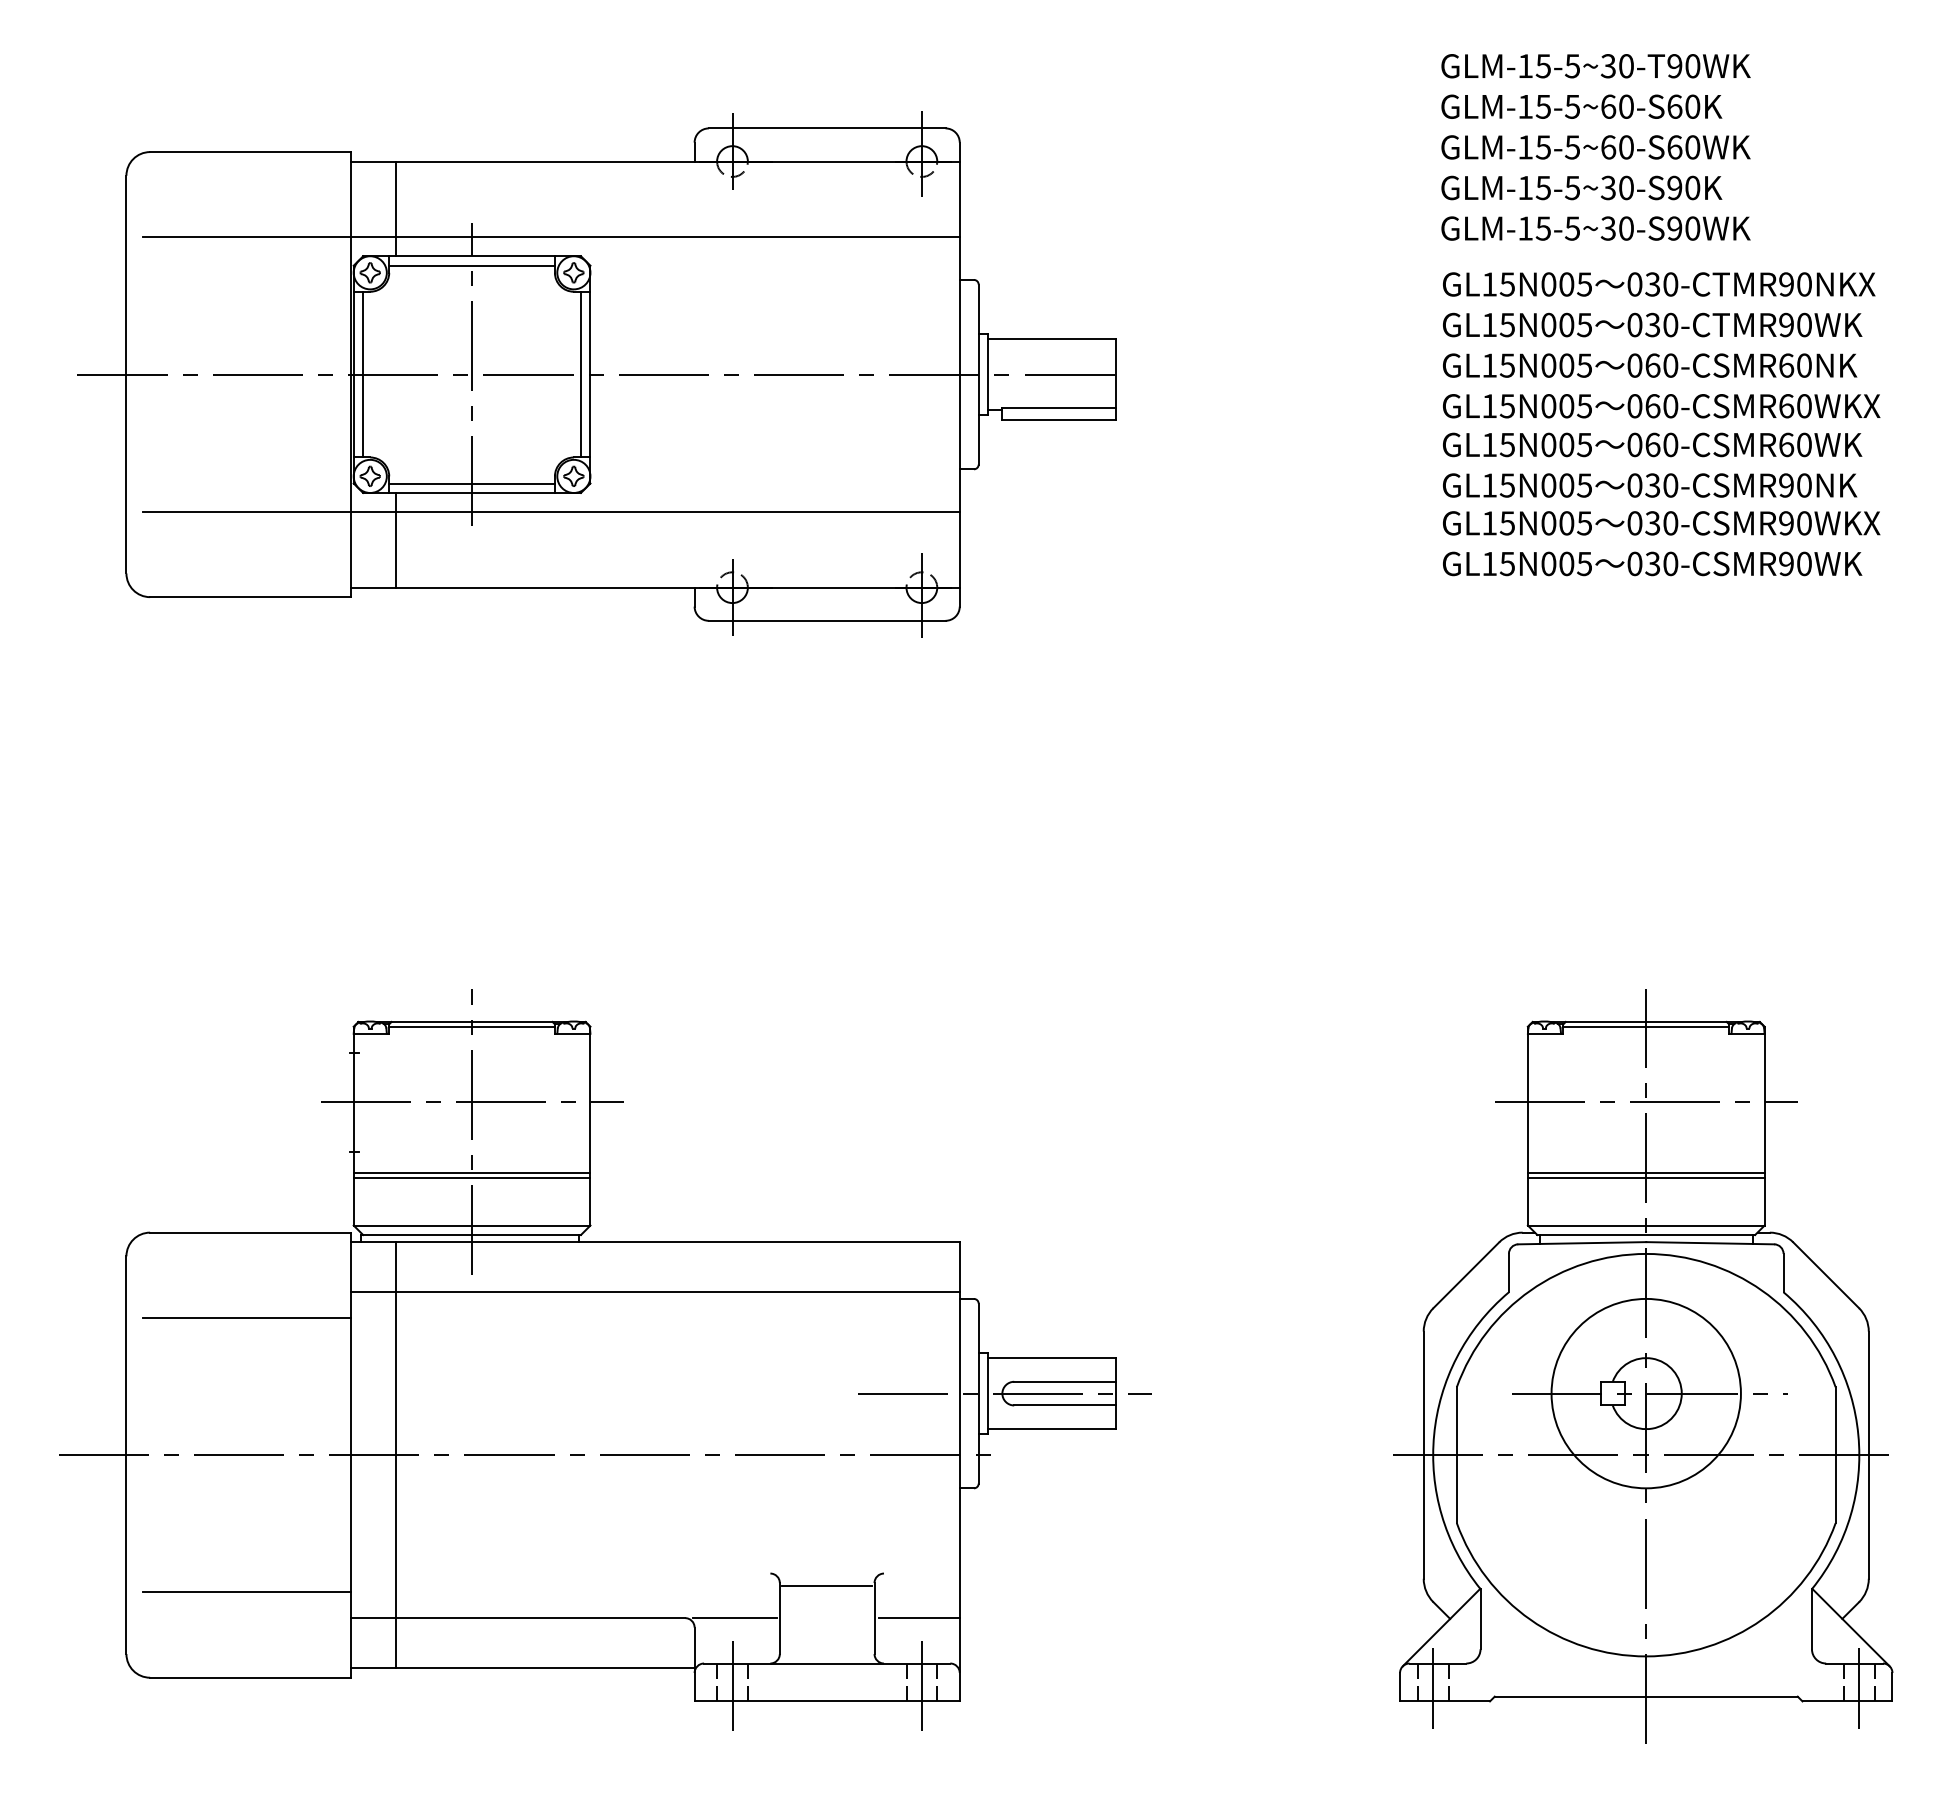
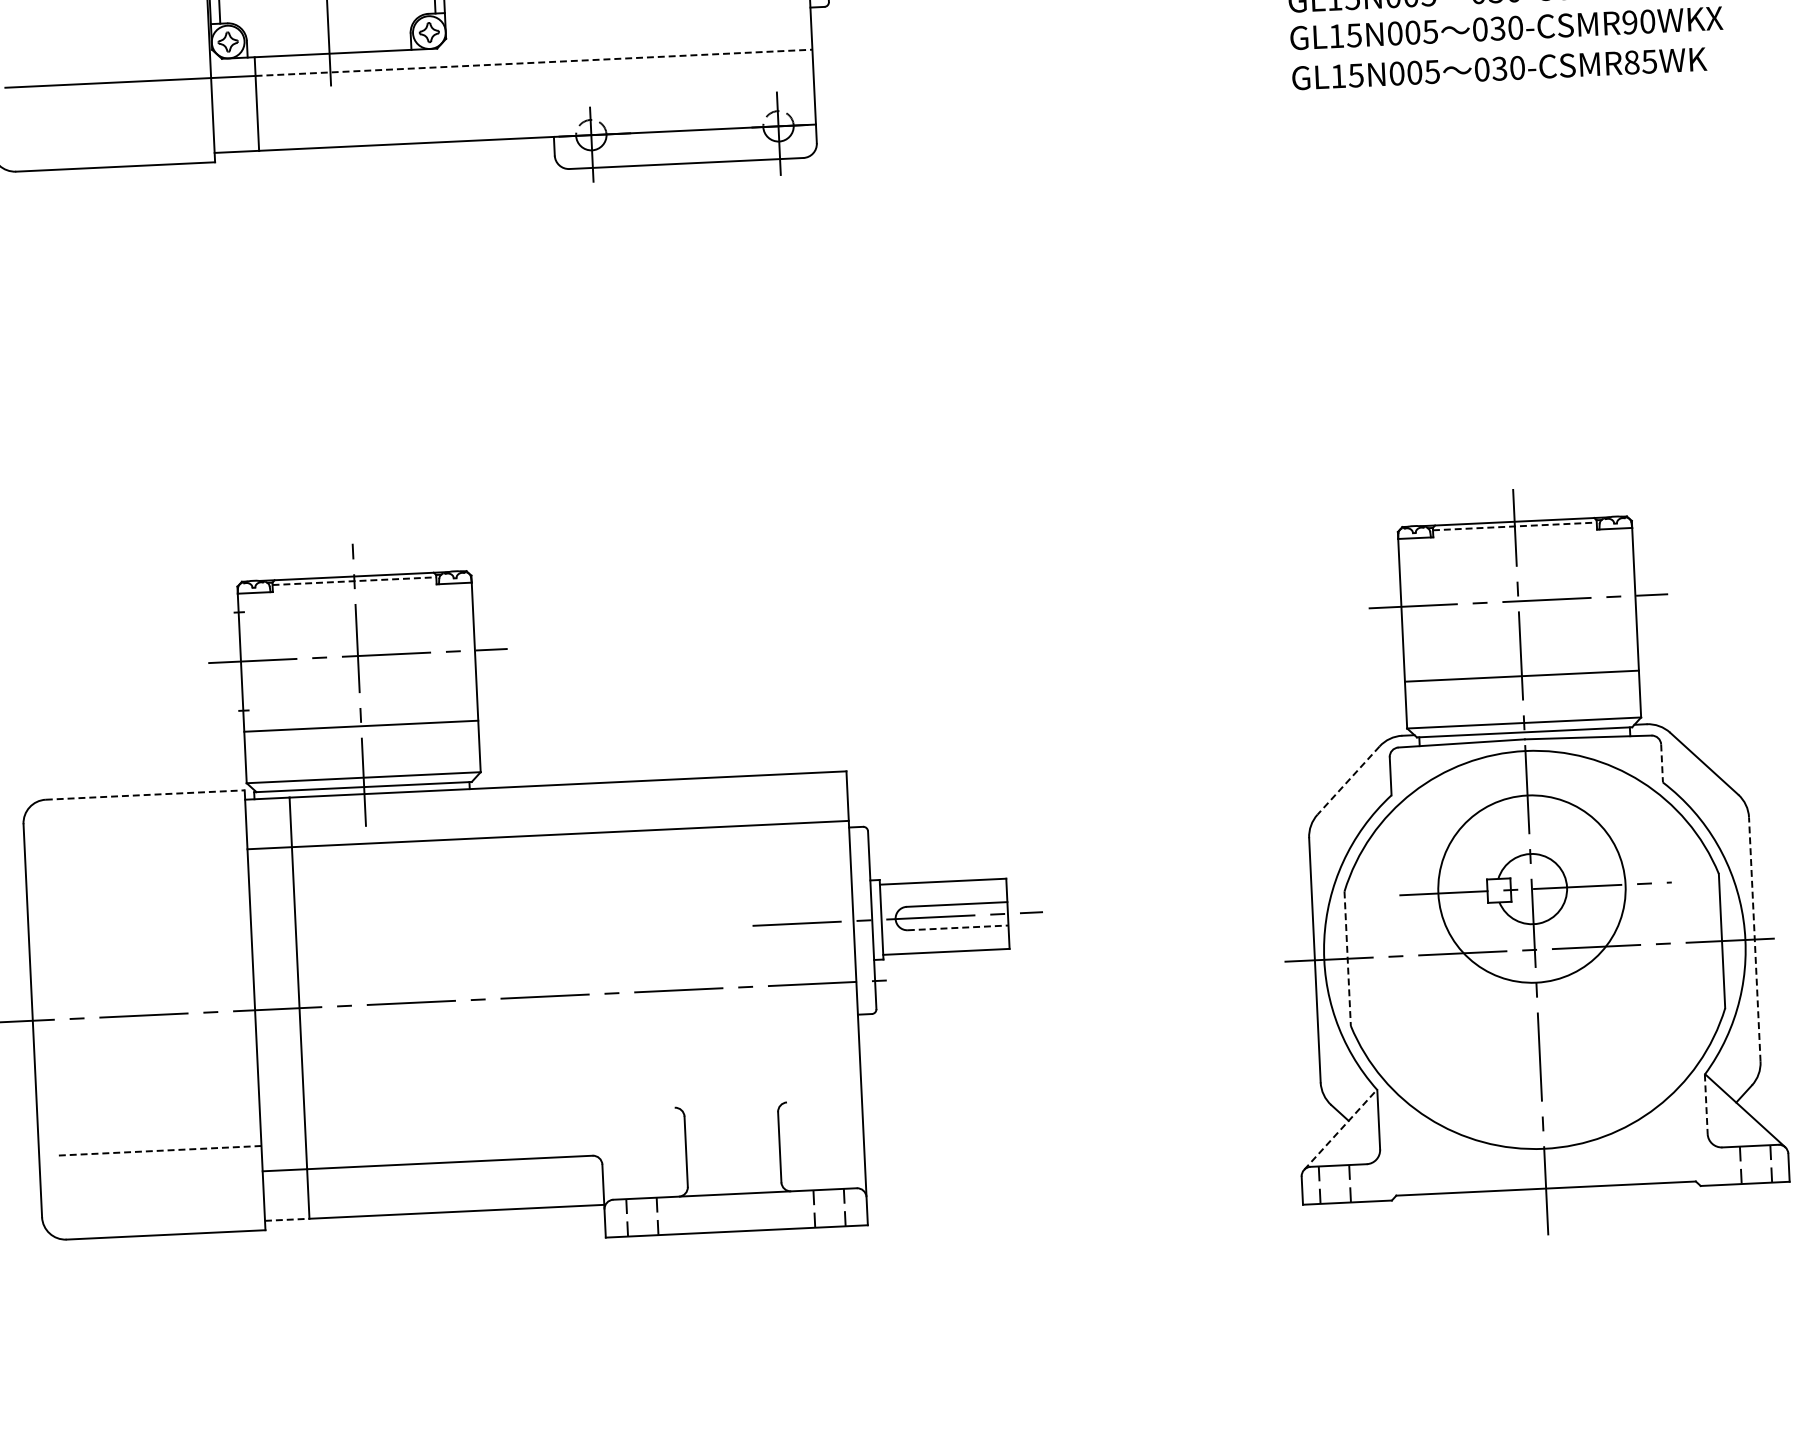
line: (471, 483) -> (328, 44), removed
line: (678, 511) -> (534, 62), solid -> dashed
text: (1795, 563) -> (1640, 61), 030-CSMR90WK -> 030-CSMR85WK
line: (472, 1026) -> (354, 580), solid -> dashed
line: (1646, 1026) -> (1515, 526), solid -> dashed
line: (1645, 1173) -> (1520, 671), removed
line: (471, 1178) -> (360, 731), removed
line: (250, 1232) -> (145, 794), solid -> dashed
line: (1783, 1273) -> (1662, 763), solid -> dashed
line: (1466, 1275) -> (1348, 780), solid -> dashed
line: (247, 1317) -> (146, 879), removed
line: (1065, 1405) -> (958, 927), solid -> dashed
line: (1456, 1455) -> (1347, 959), solid -> dashed
line: (1868, 1455) -> (1754, 939), solid -> dashed
line: (826, 1585) -> (730, 1116), removed
line: (246, 1592) -> (157, 1150), solid -> dashed
line: (734, 1618) -> (641, 1153), removed
line: (919, 1618) -> (824, 1145), removed
line: (1811, 1619) -> (1705, 1104), solid -> dashed
line: (1441, 1627) -> (1340, 1129), solid -> dashed
line: (374, 1668) -> (287, 1220), solid -> dashed
line: (1433, 1687) -> (1335, 1189), removed
line: (1859, 1687) -> (1756, 1169), removed
line: (921, 1688) -> (829, 1214), removed
line: (732, 1690) -> (642, 1225), removed

